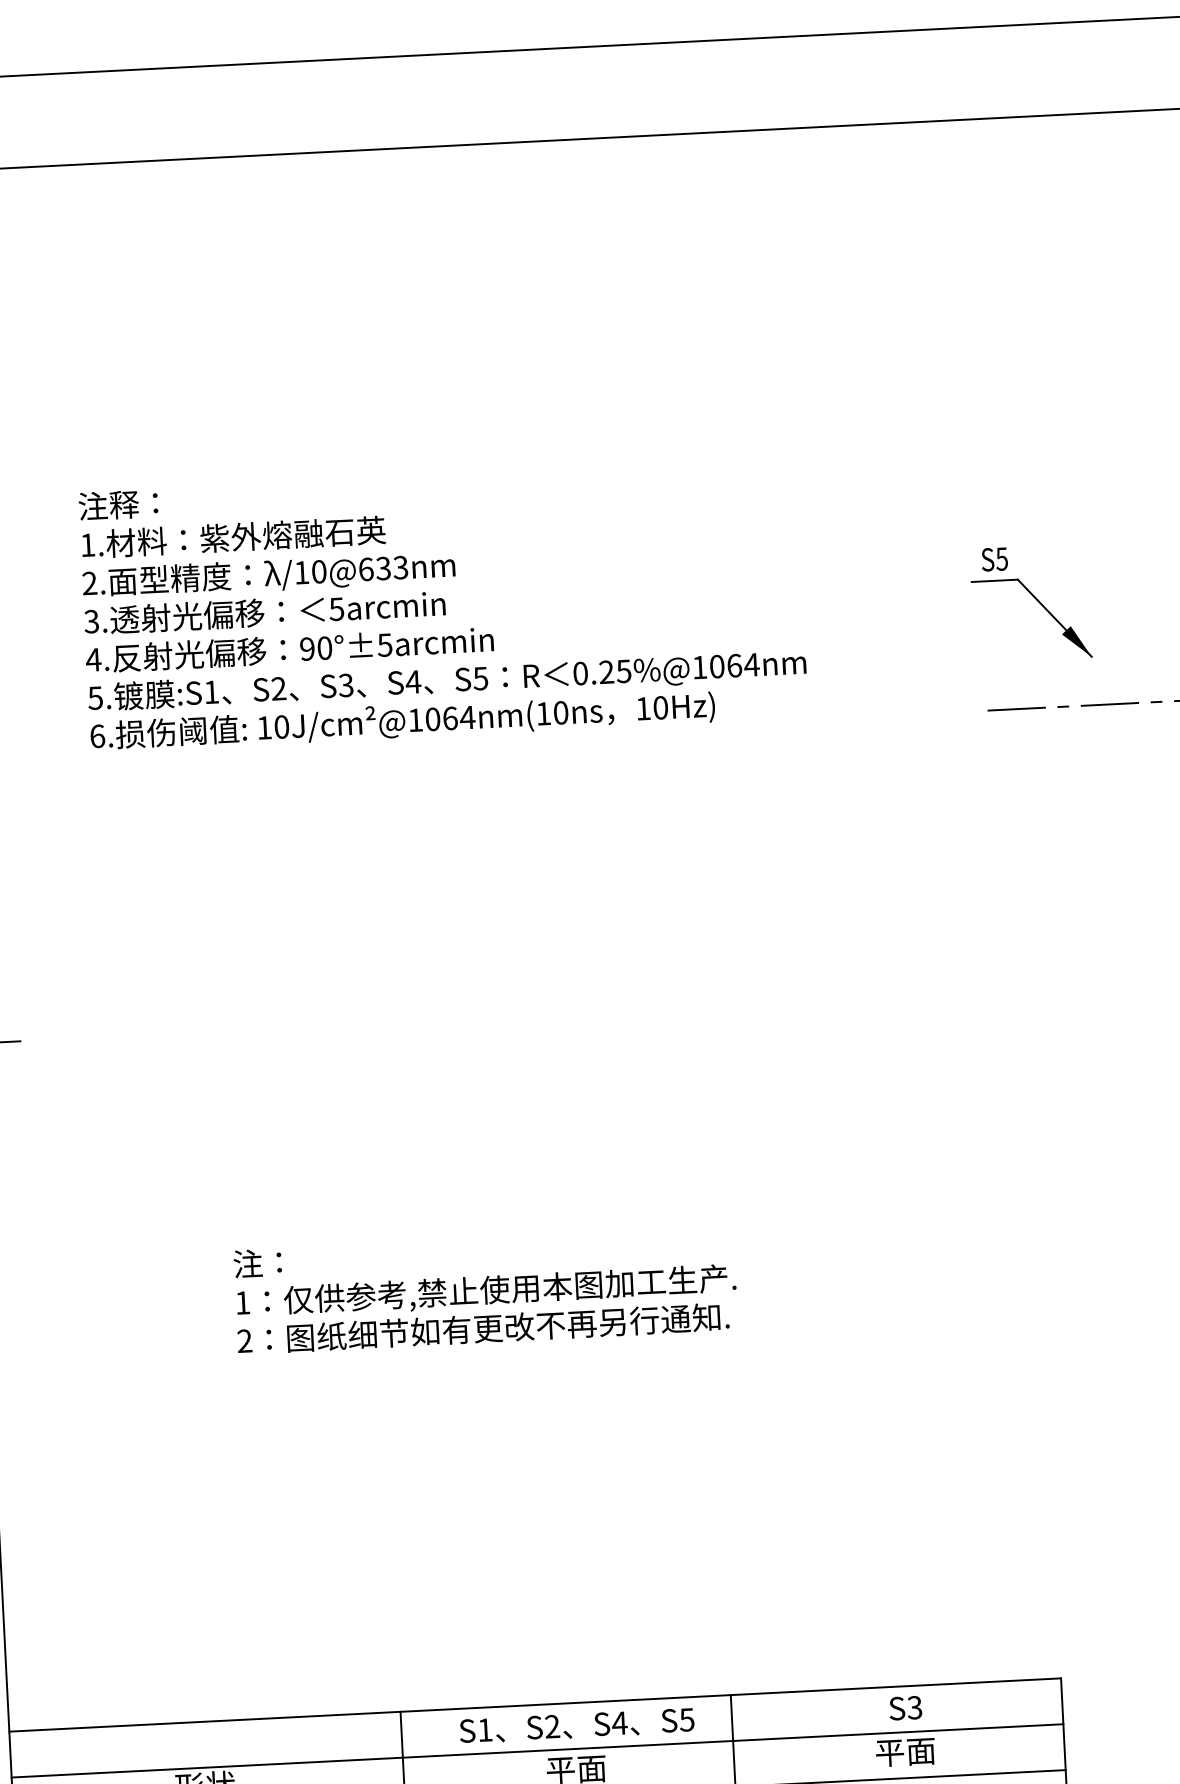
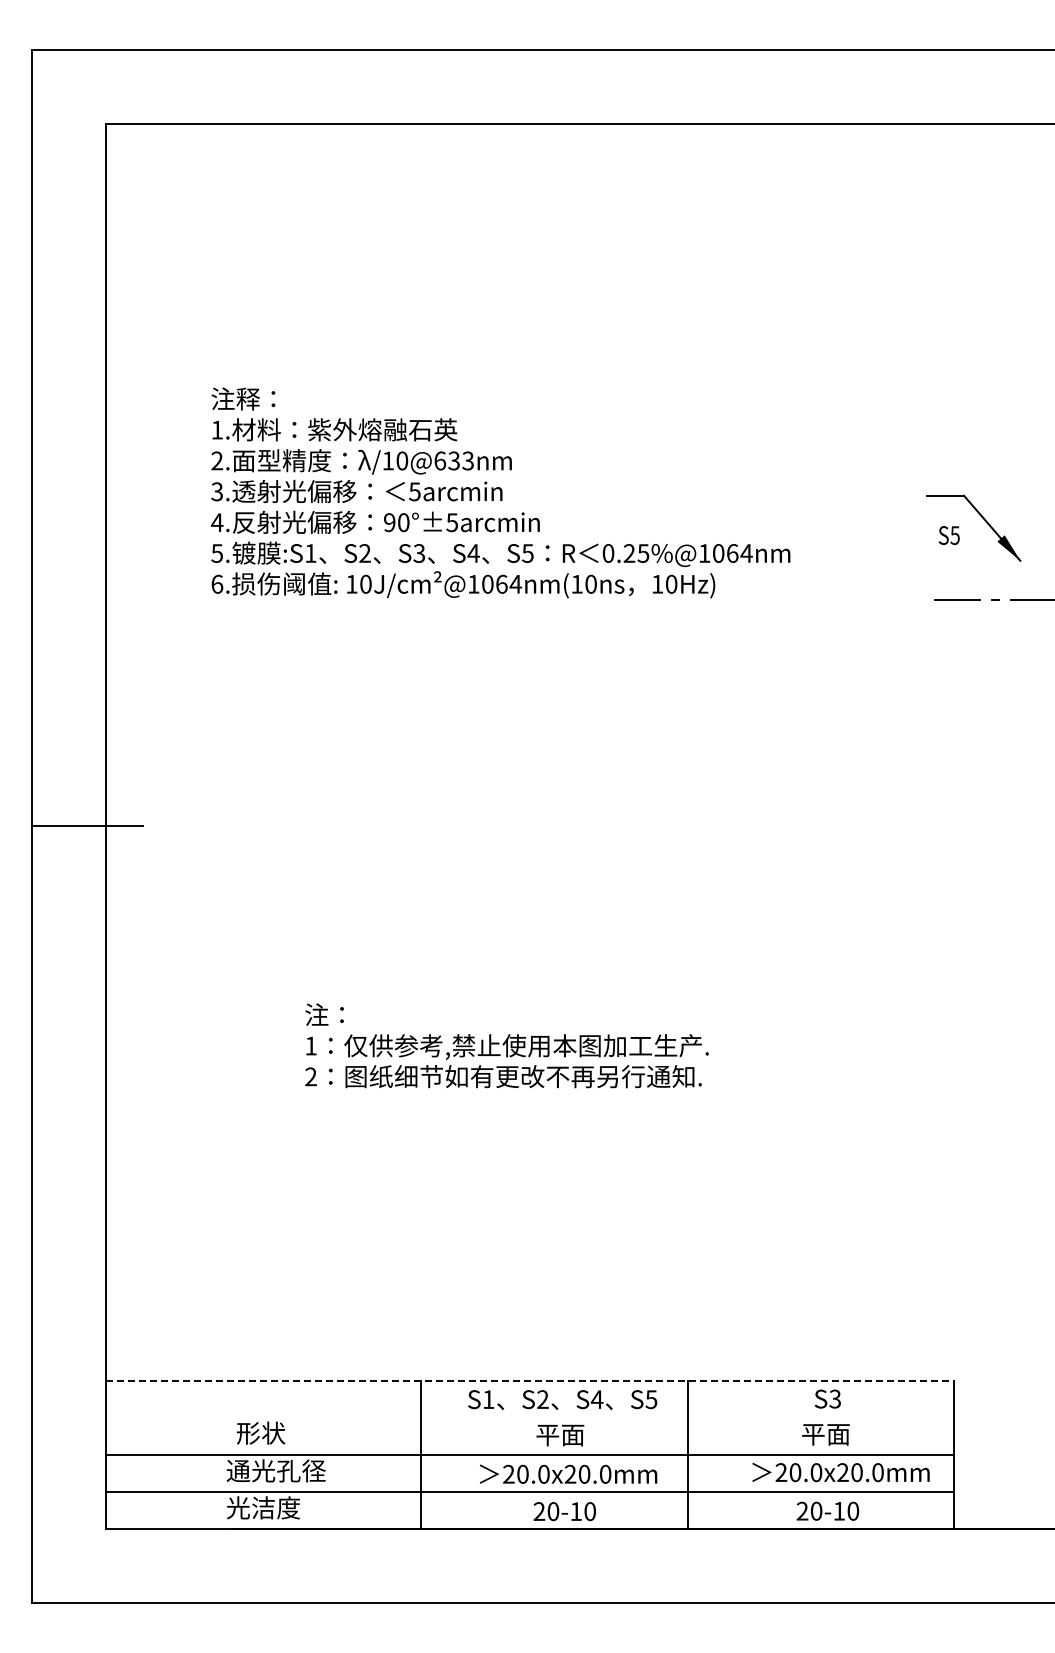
text: (993, 559) -> (948, 535), moved
line: (535, 1705) -> (530, 1381), solid -> dashed
line: (537, 1750) -> (529, 1418), removed

